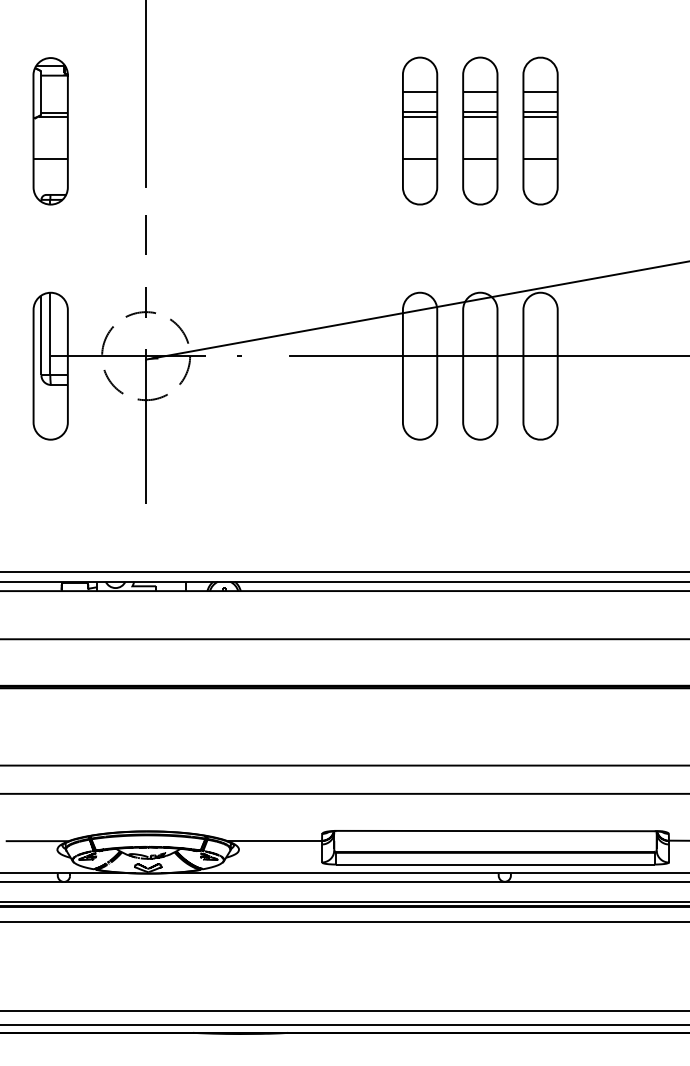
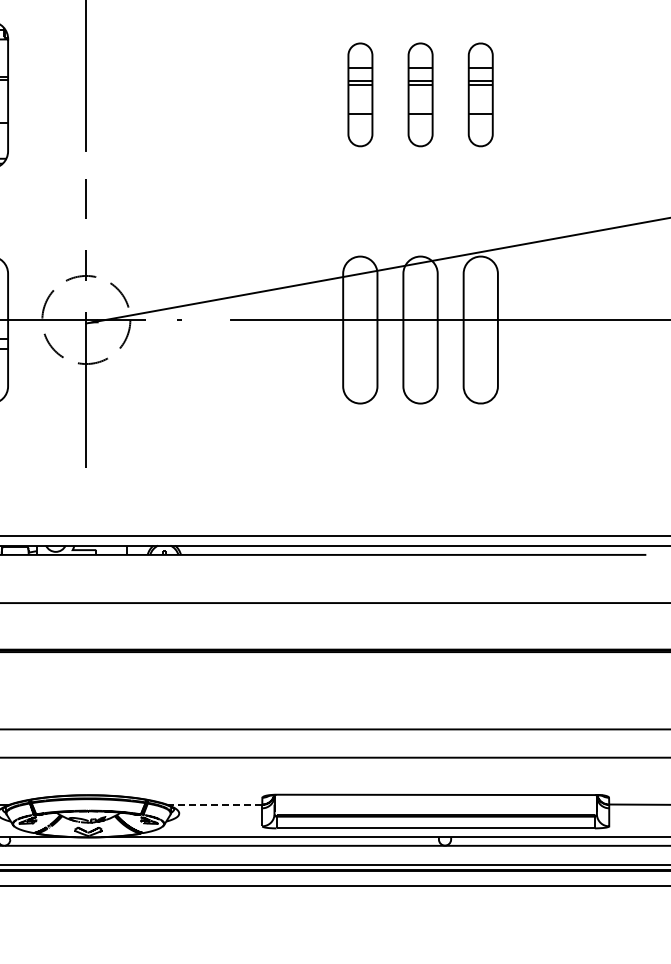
part: (420, 130) -> (360, 94), size x0.7
part: (480, 130) -> (420, 94), size x0.7
part: (540, 130) -> (480, 94), size x0.7
line: (274, 841) -> (214, 805), solid -> dashed

